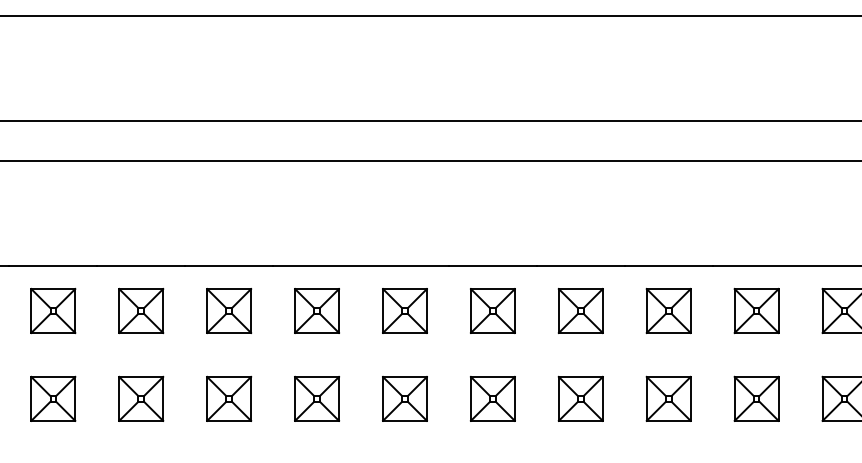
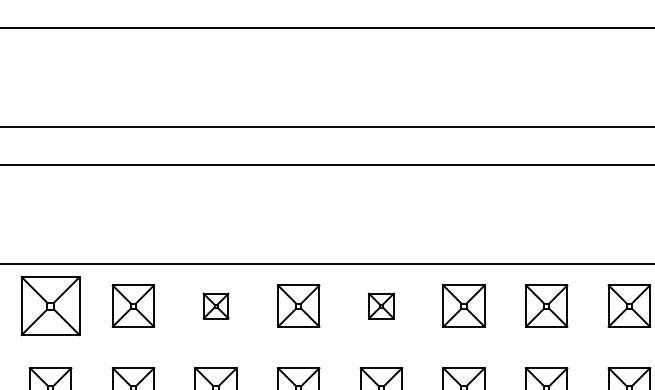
part: (141, 310) -> (51, 305), size x1.4
part: (316, 310) -> (215, 305), size x0.6
part: (492, 310) -> (381, 305), size x0.6

